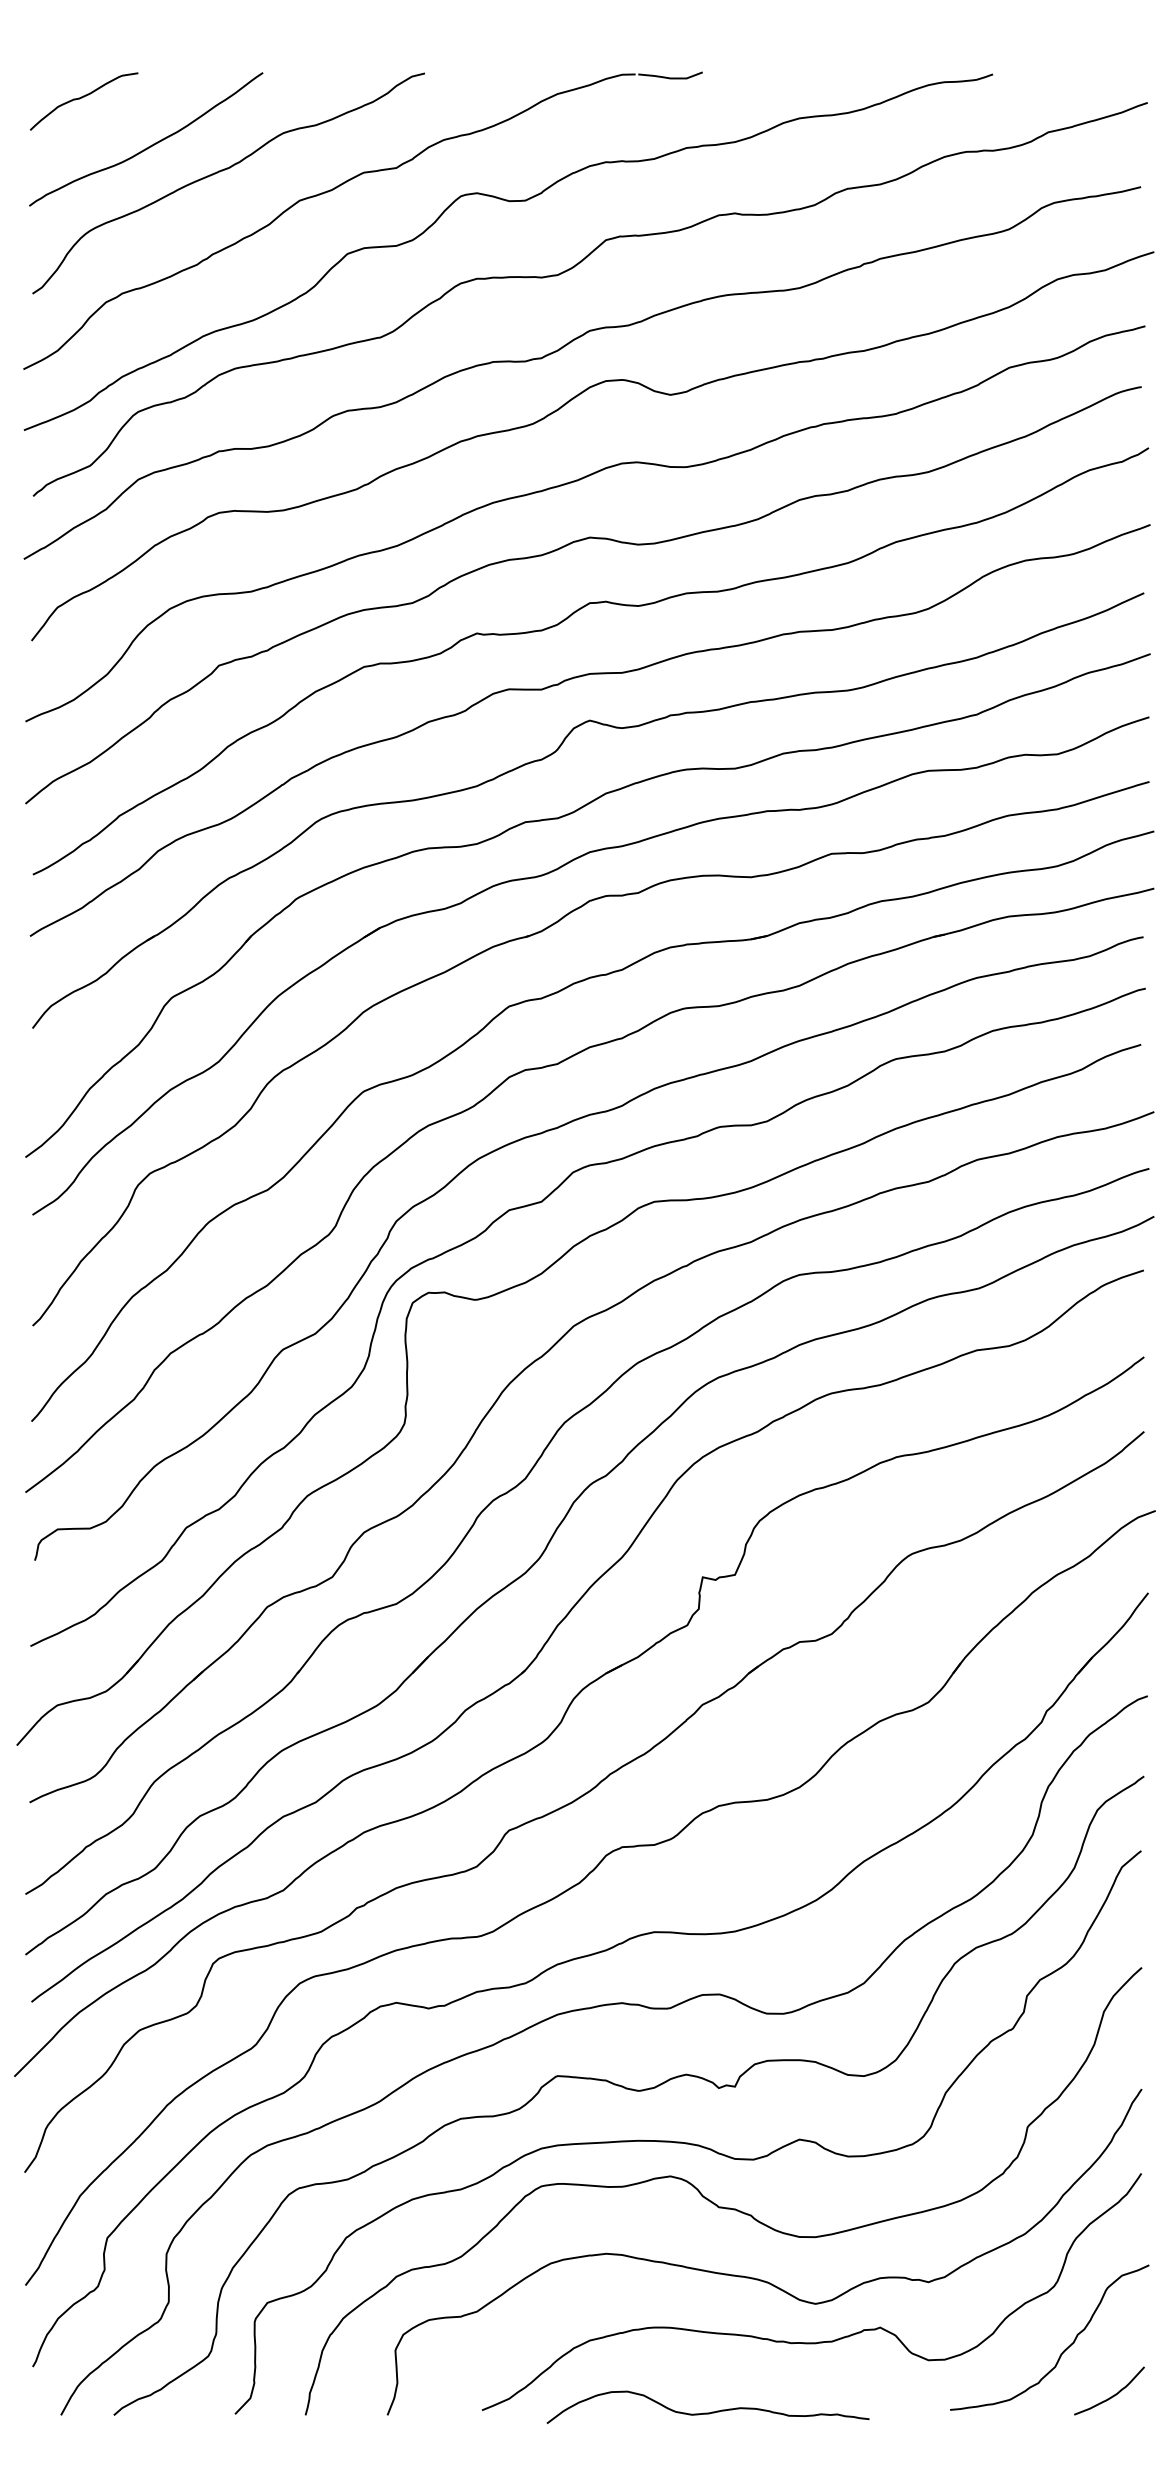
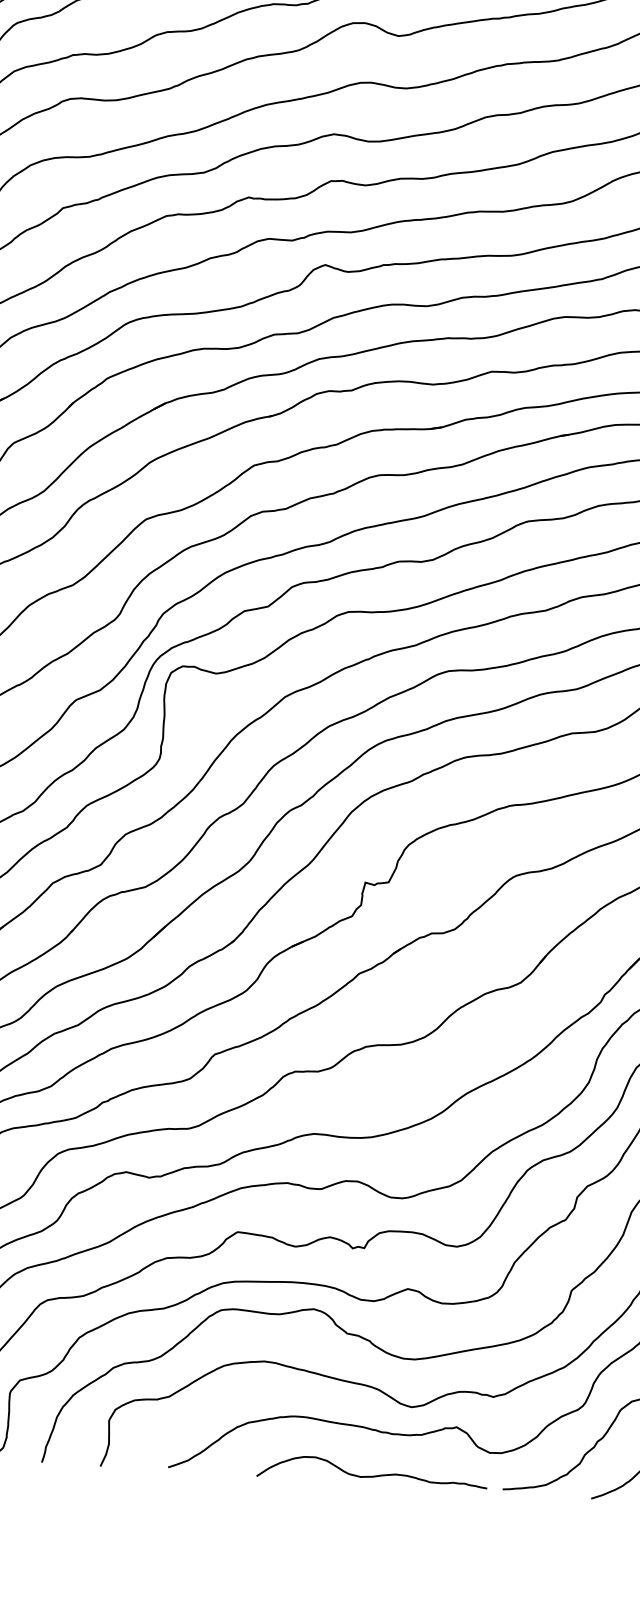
curve: (707, 2412) -> (371, 1476), moved

